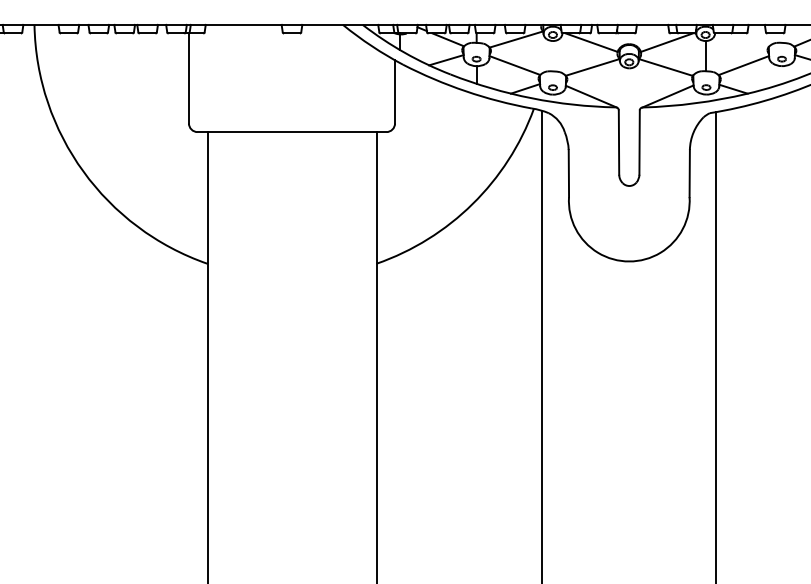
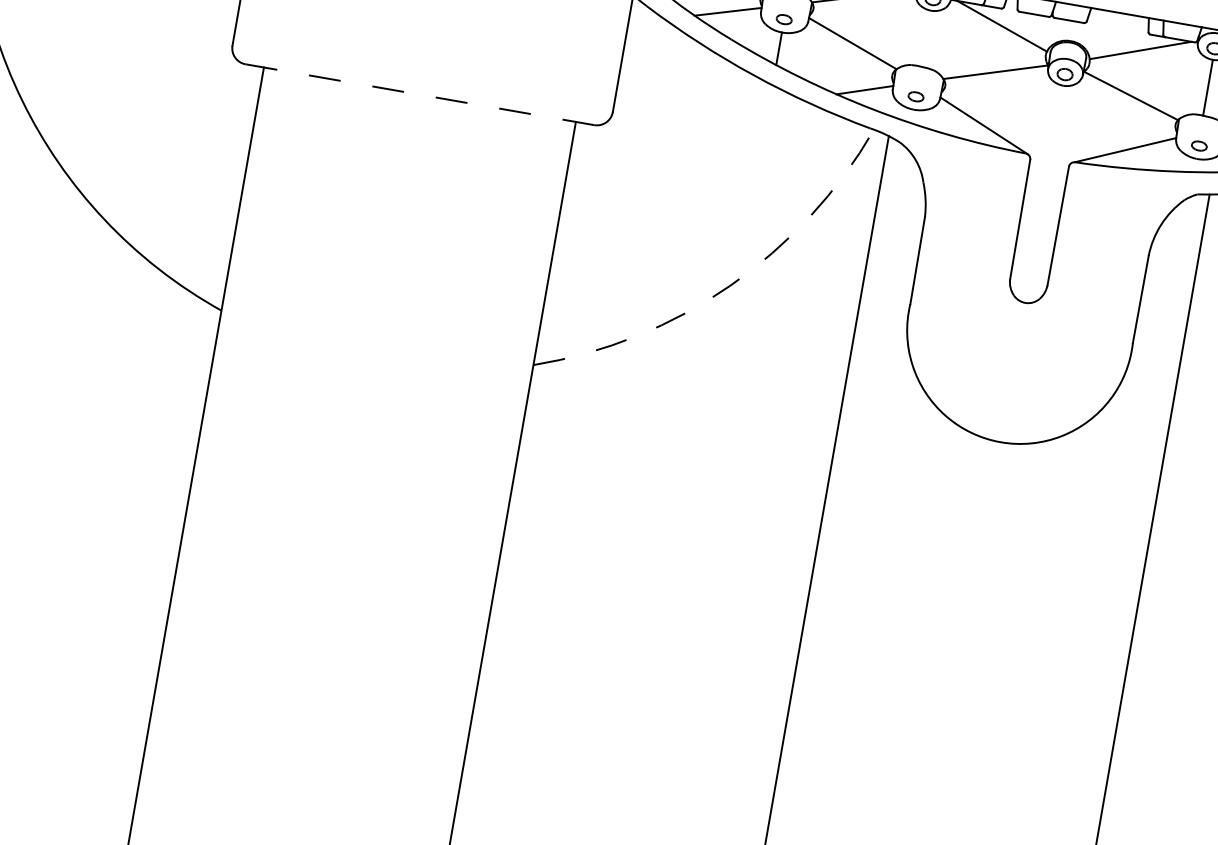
line: (291, 132) -> (418, 95), solid -> dashed
arc: (472, 204) -> (729, 286), solid -> dashed

